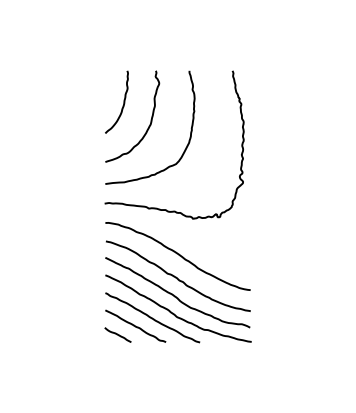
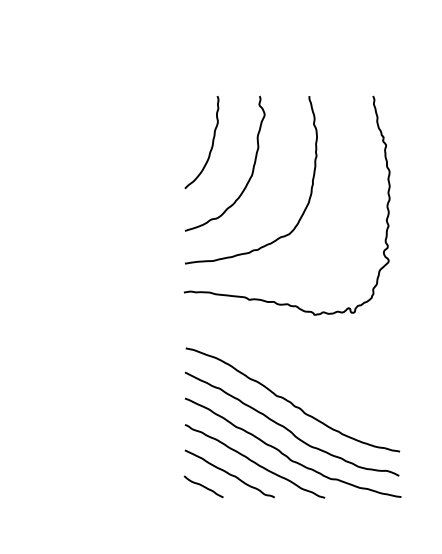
curve: (178, 255) -> (293, 369), removed

